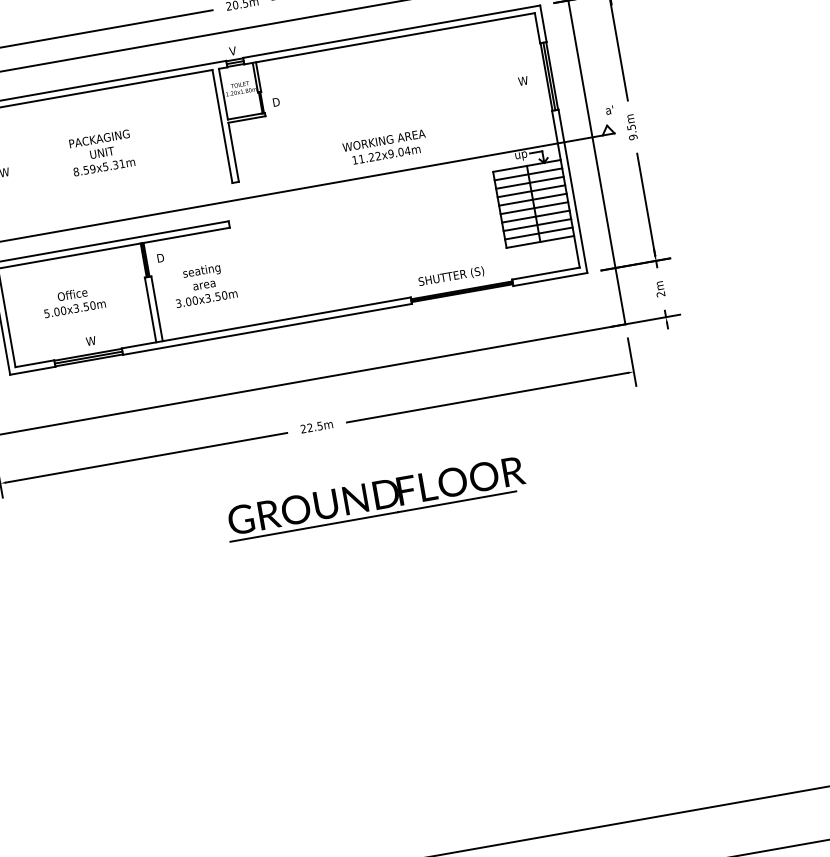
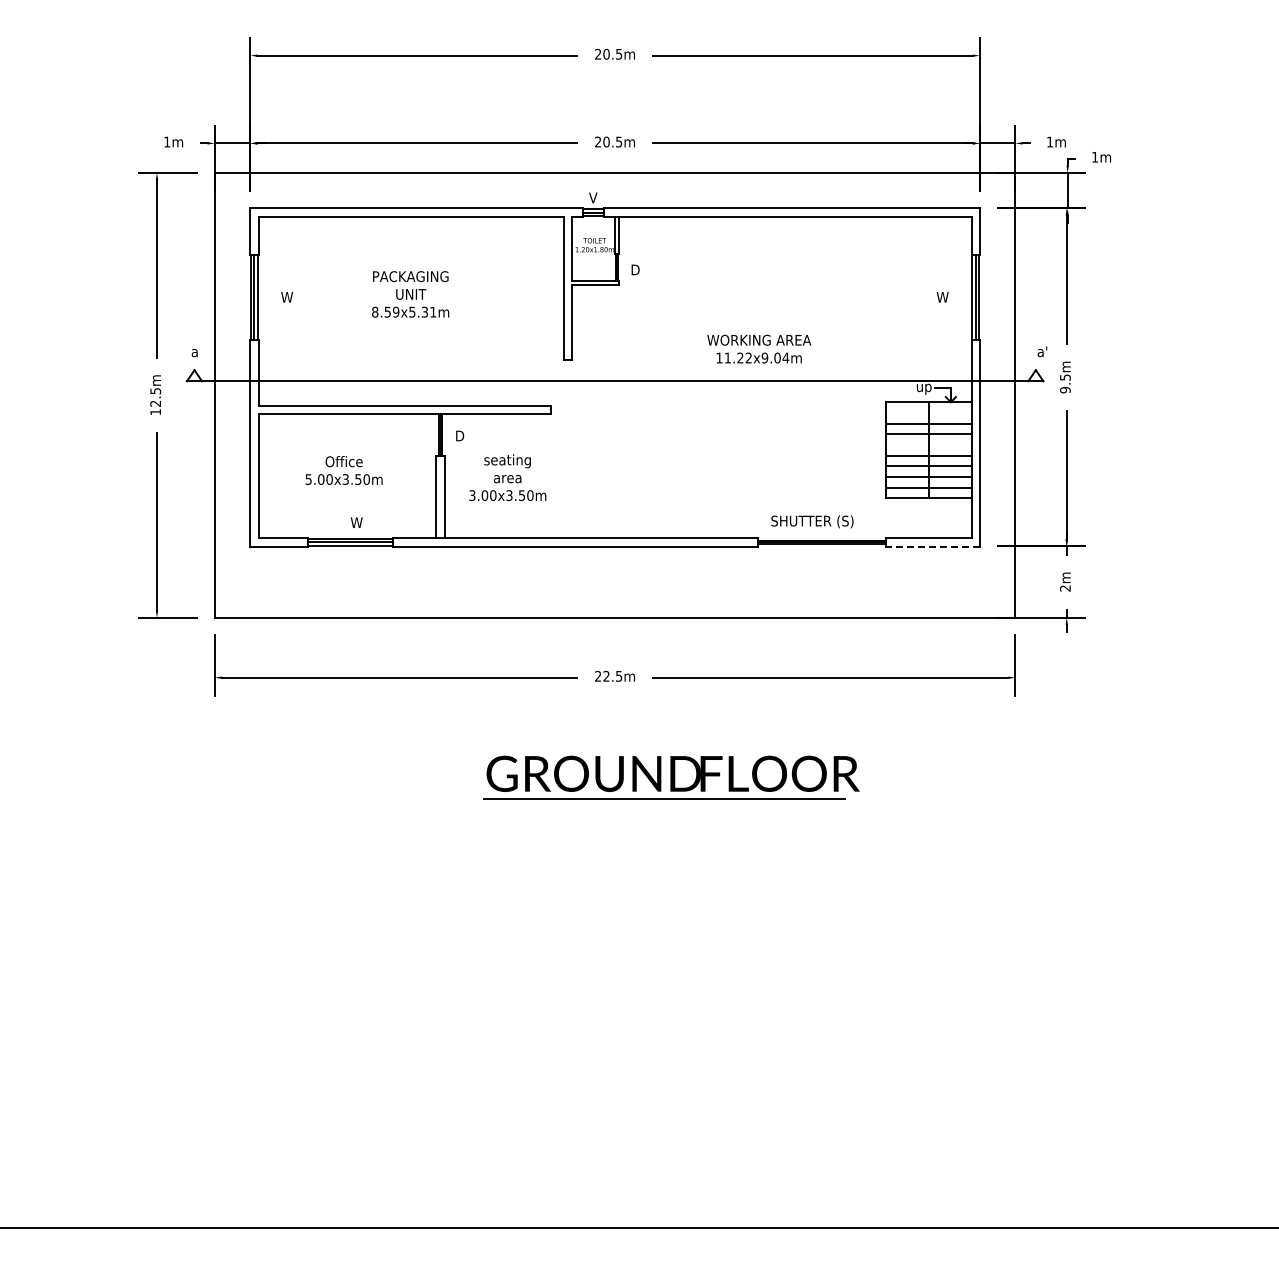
line: (528, 174) -> (928, 412), removed
line: (532, 199) -> (928, 444), removed
line: (550, 279) -> (933, 546), solid -> dashed

